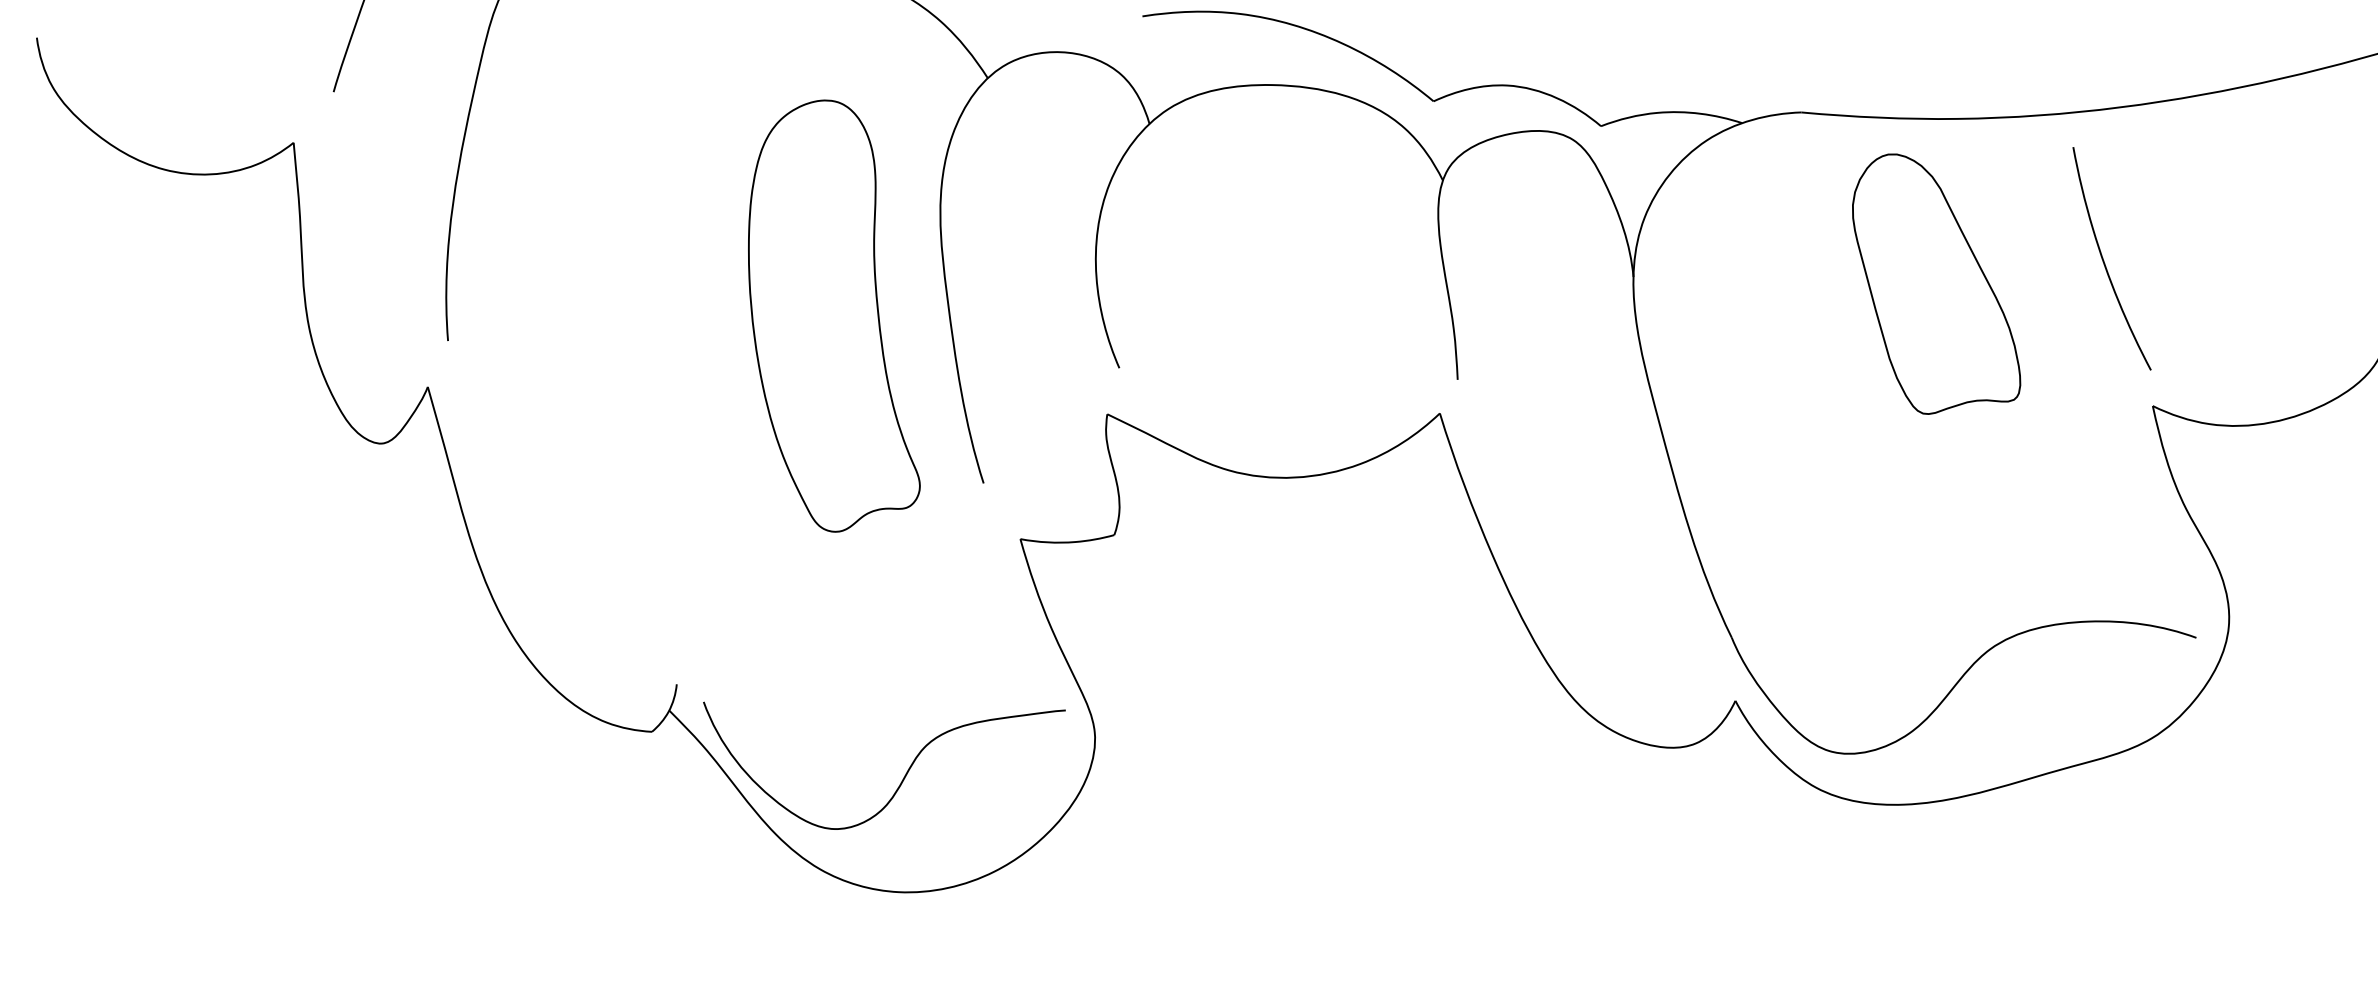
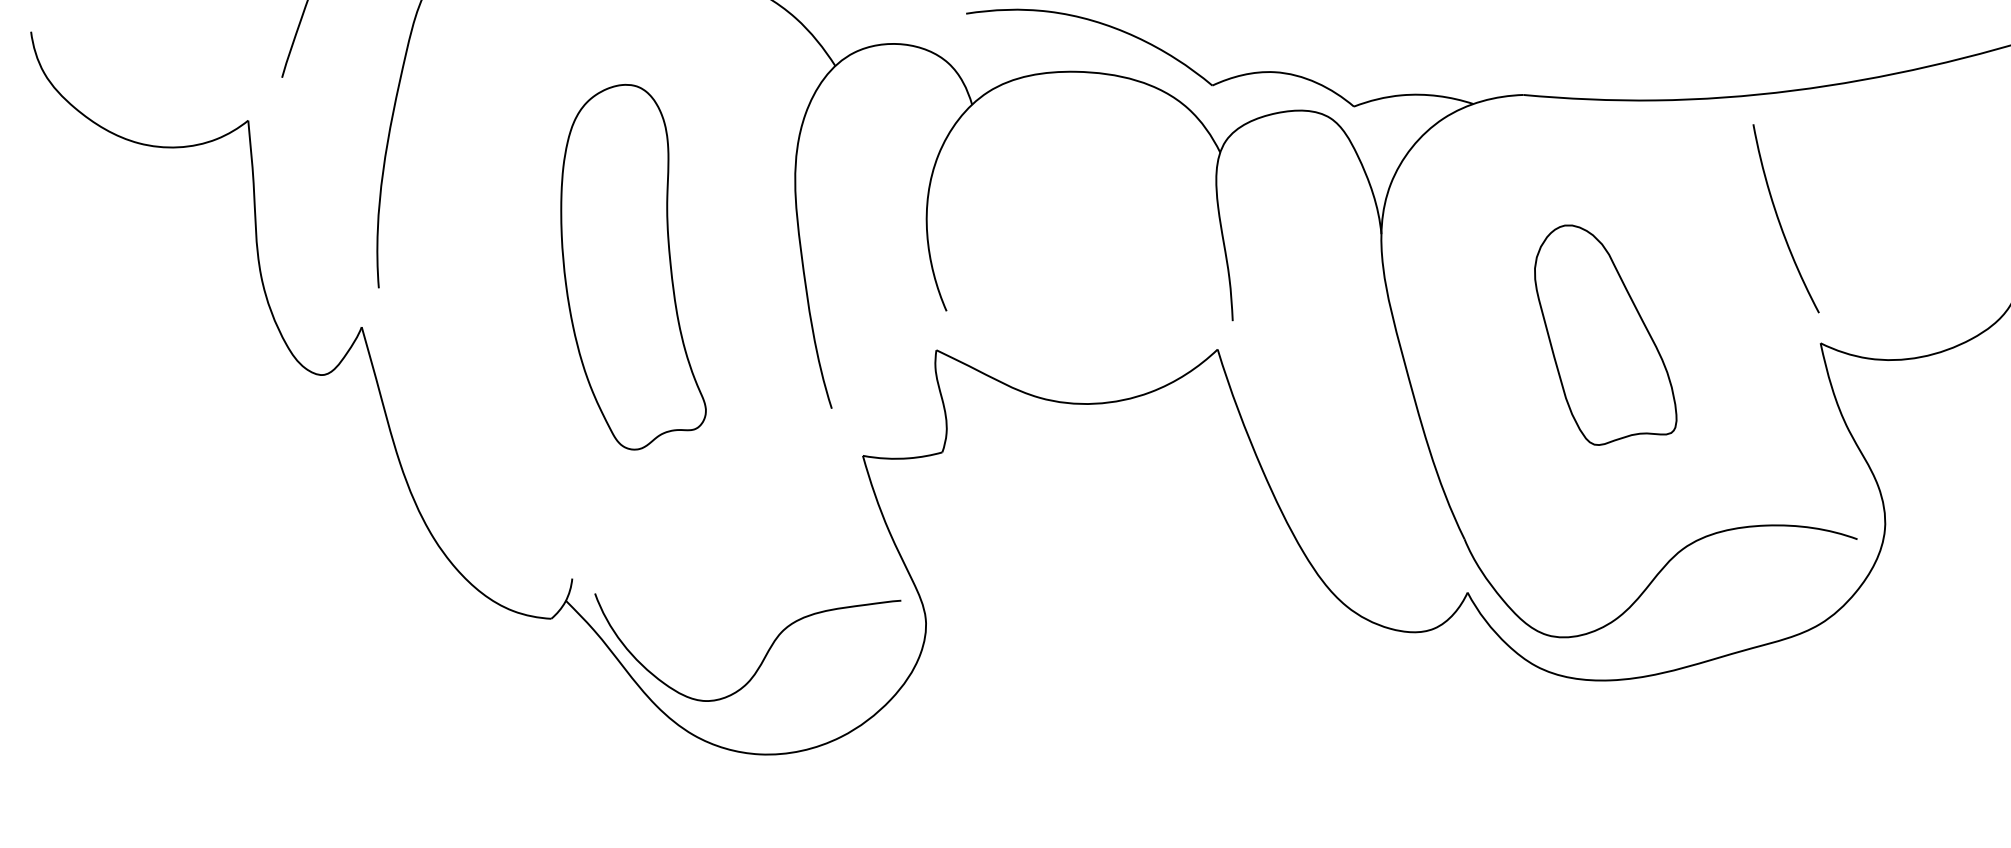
part: (1936, 283) -> (1605, 334), moved
part: (834, 316) -> (633, 267), moved

